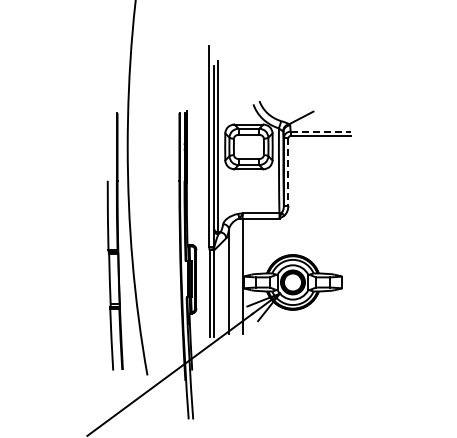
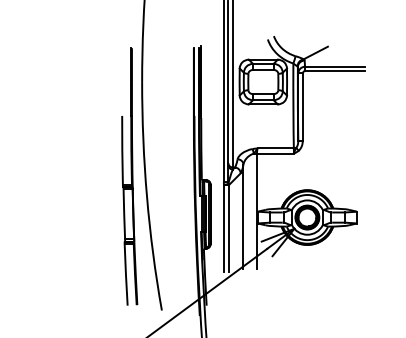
line: (321, 131) -> (335, 66), dashed -> solid
line: (288, 171) -> (302, 106), dashed -> solid

